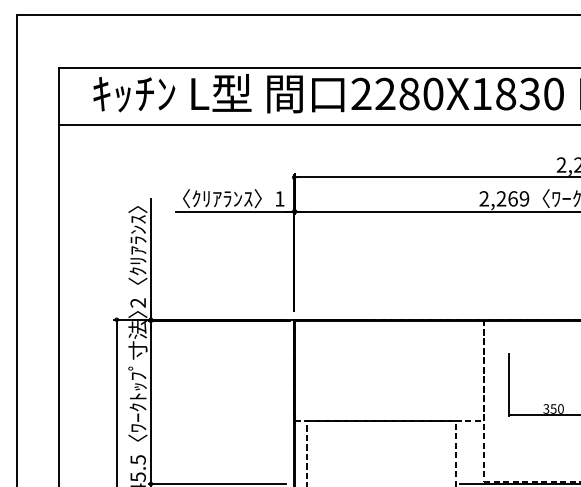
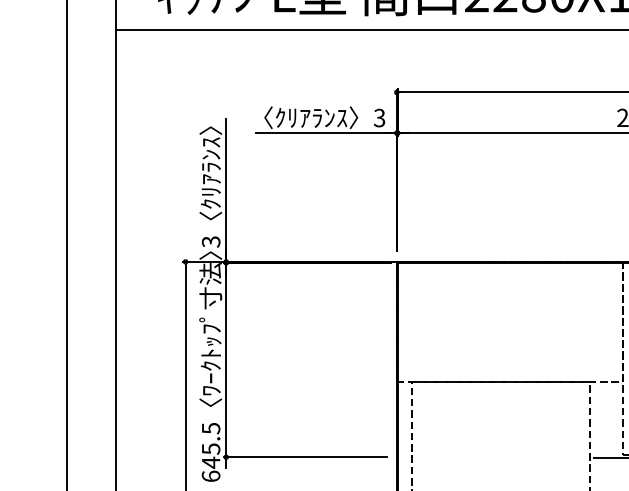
text: (279, 198) -> (379, 117), 1 -> 3
text: (138, 302) -> (211, 241), 2 -> 3

